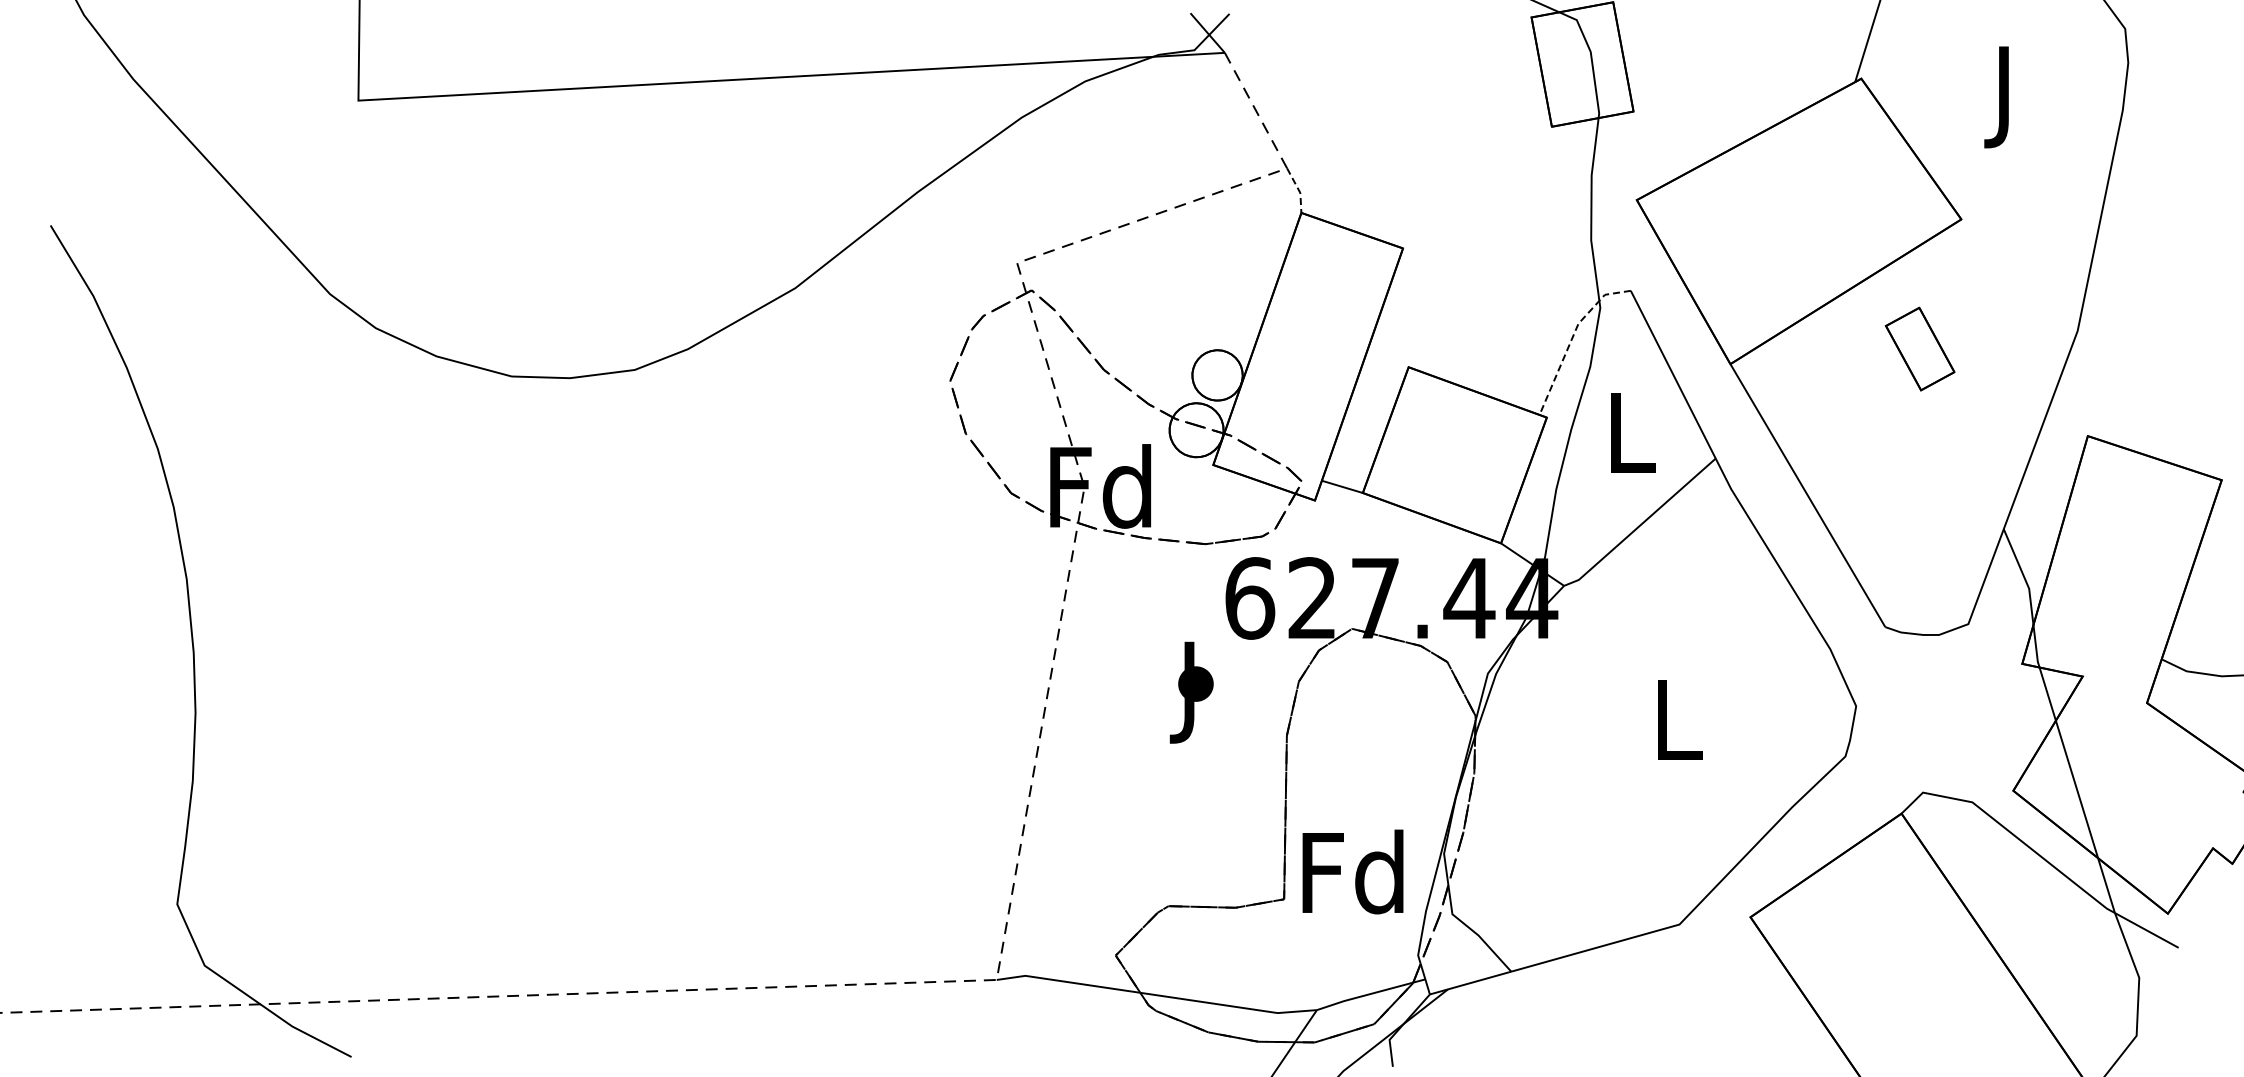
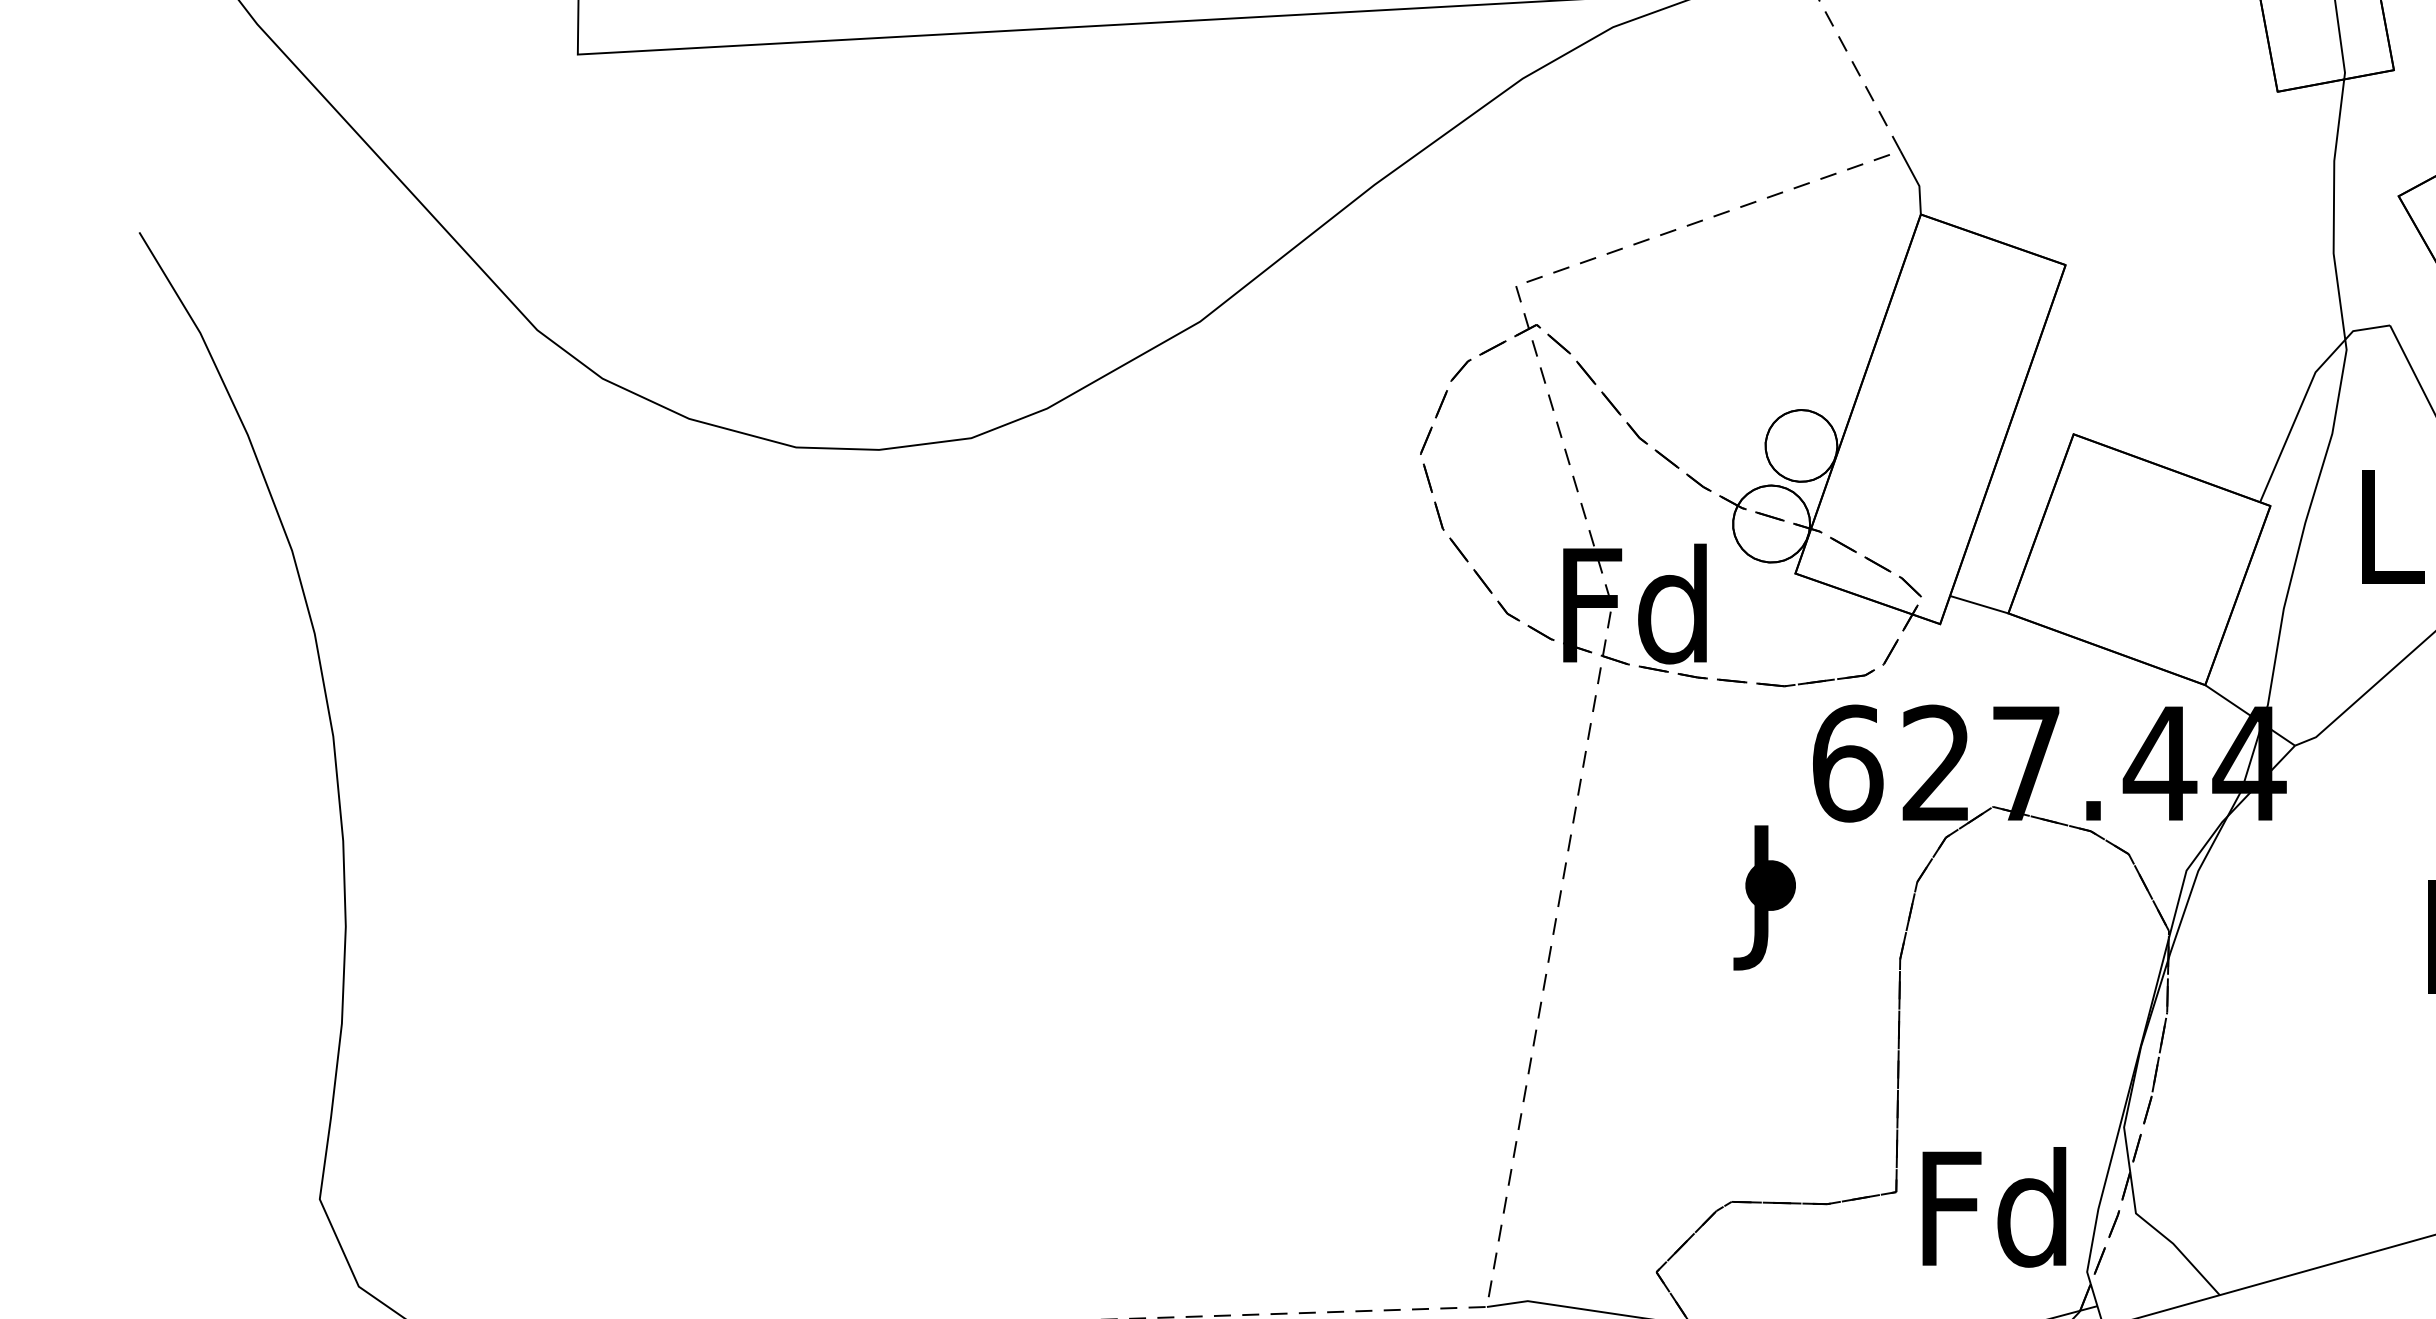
line: (1298, 189) -> (1916, 181), dashed -> solid
line: (1572, 338) -> (2306, 393), dashed -> solid
text: (1352, 871) -> (1993, 1206), moved

